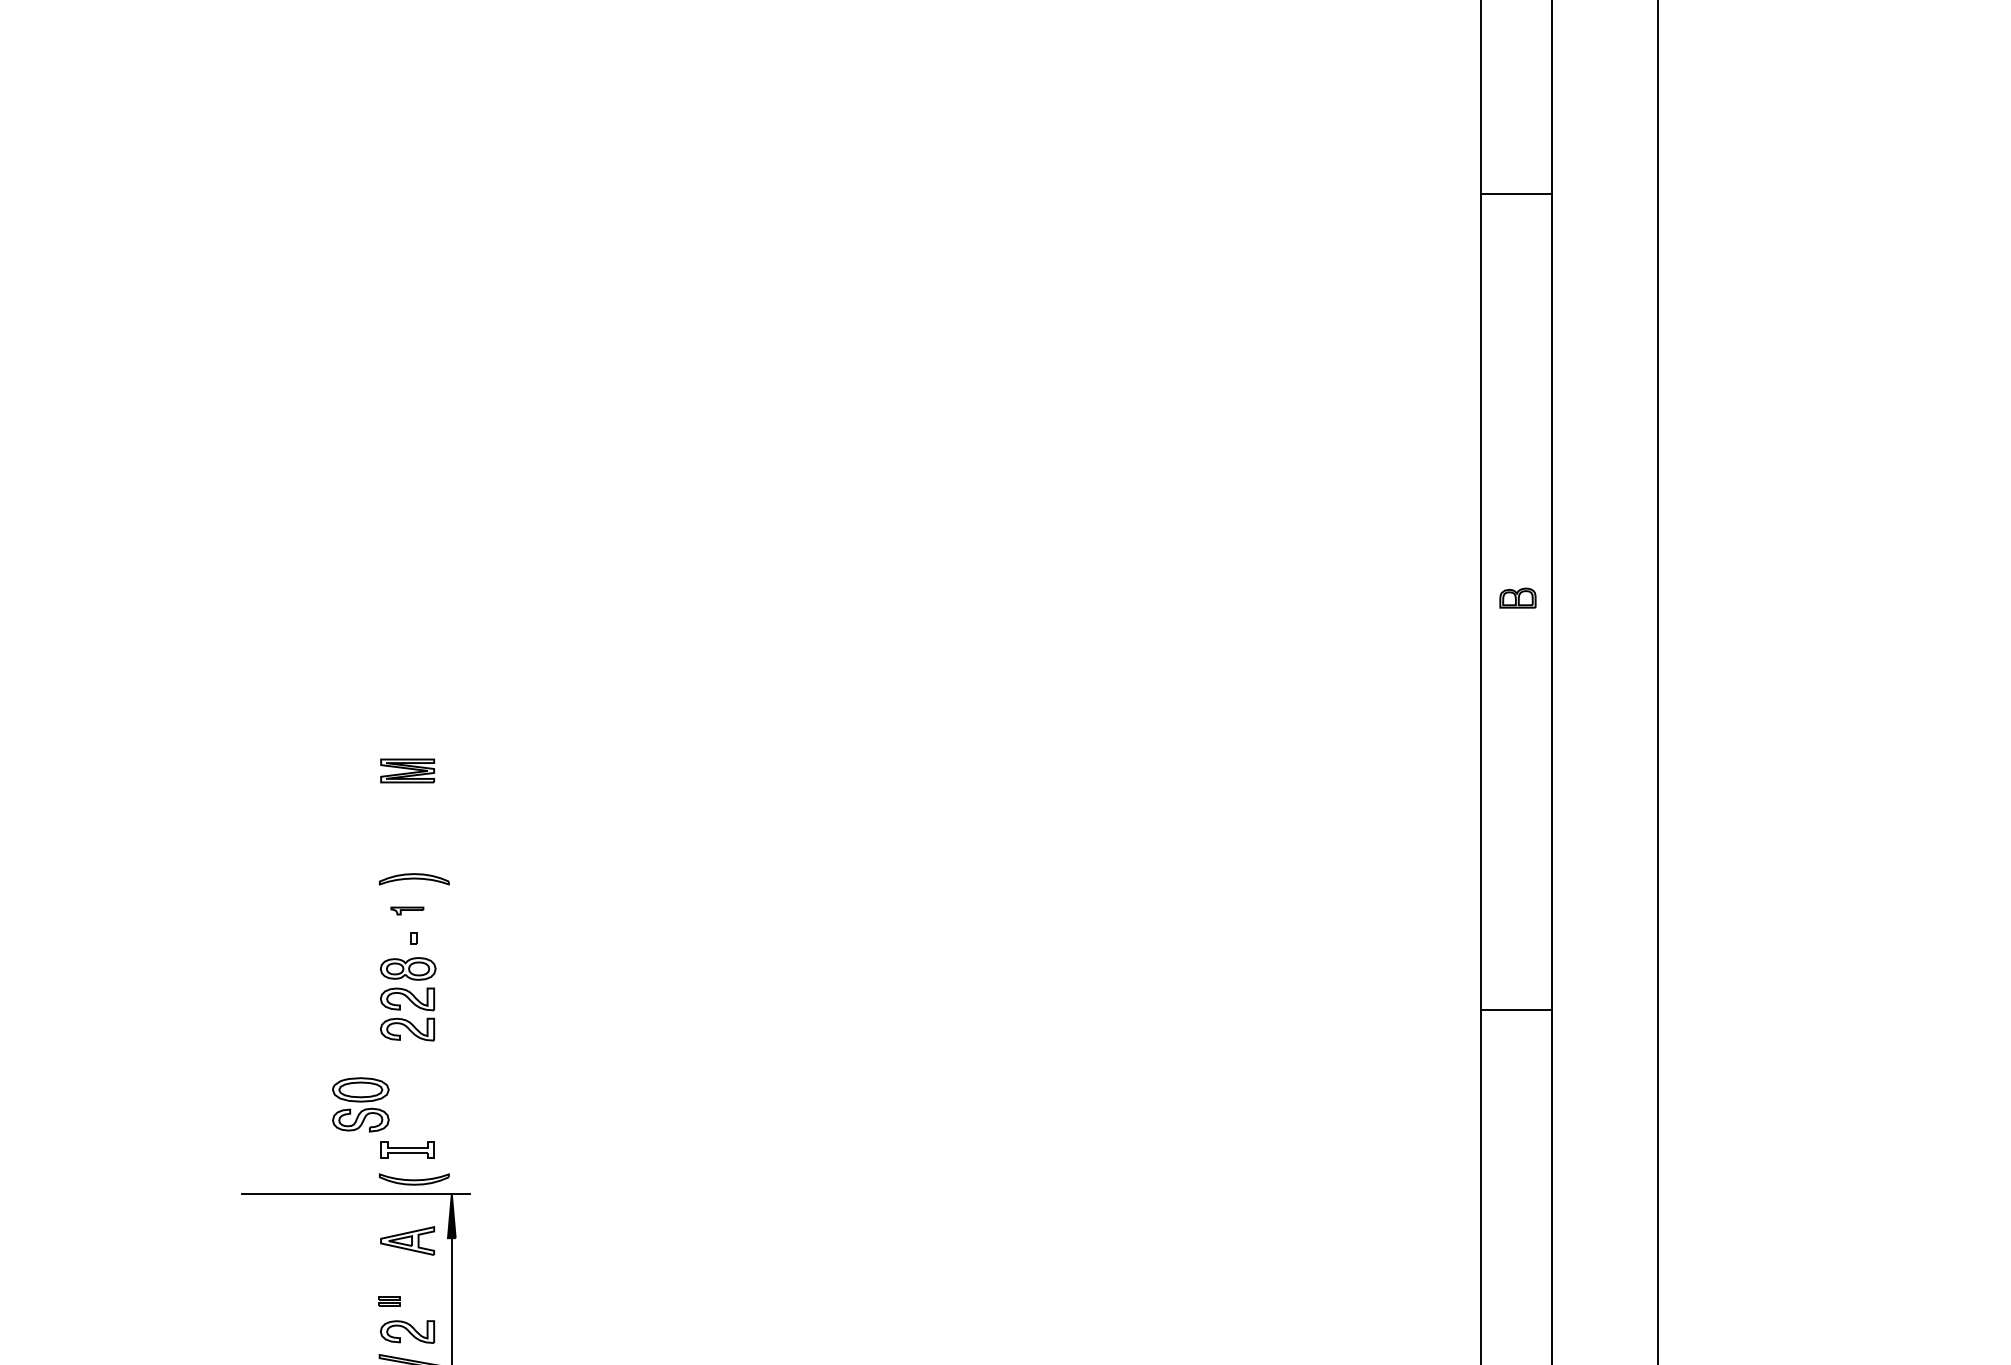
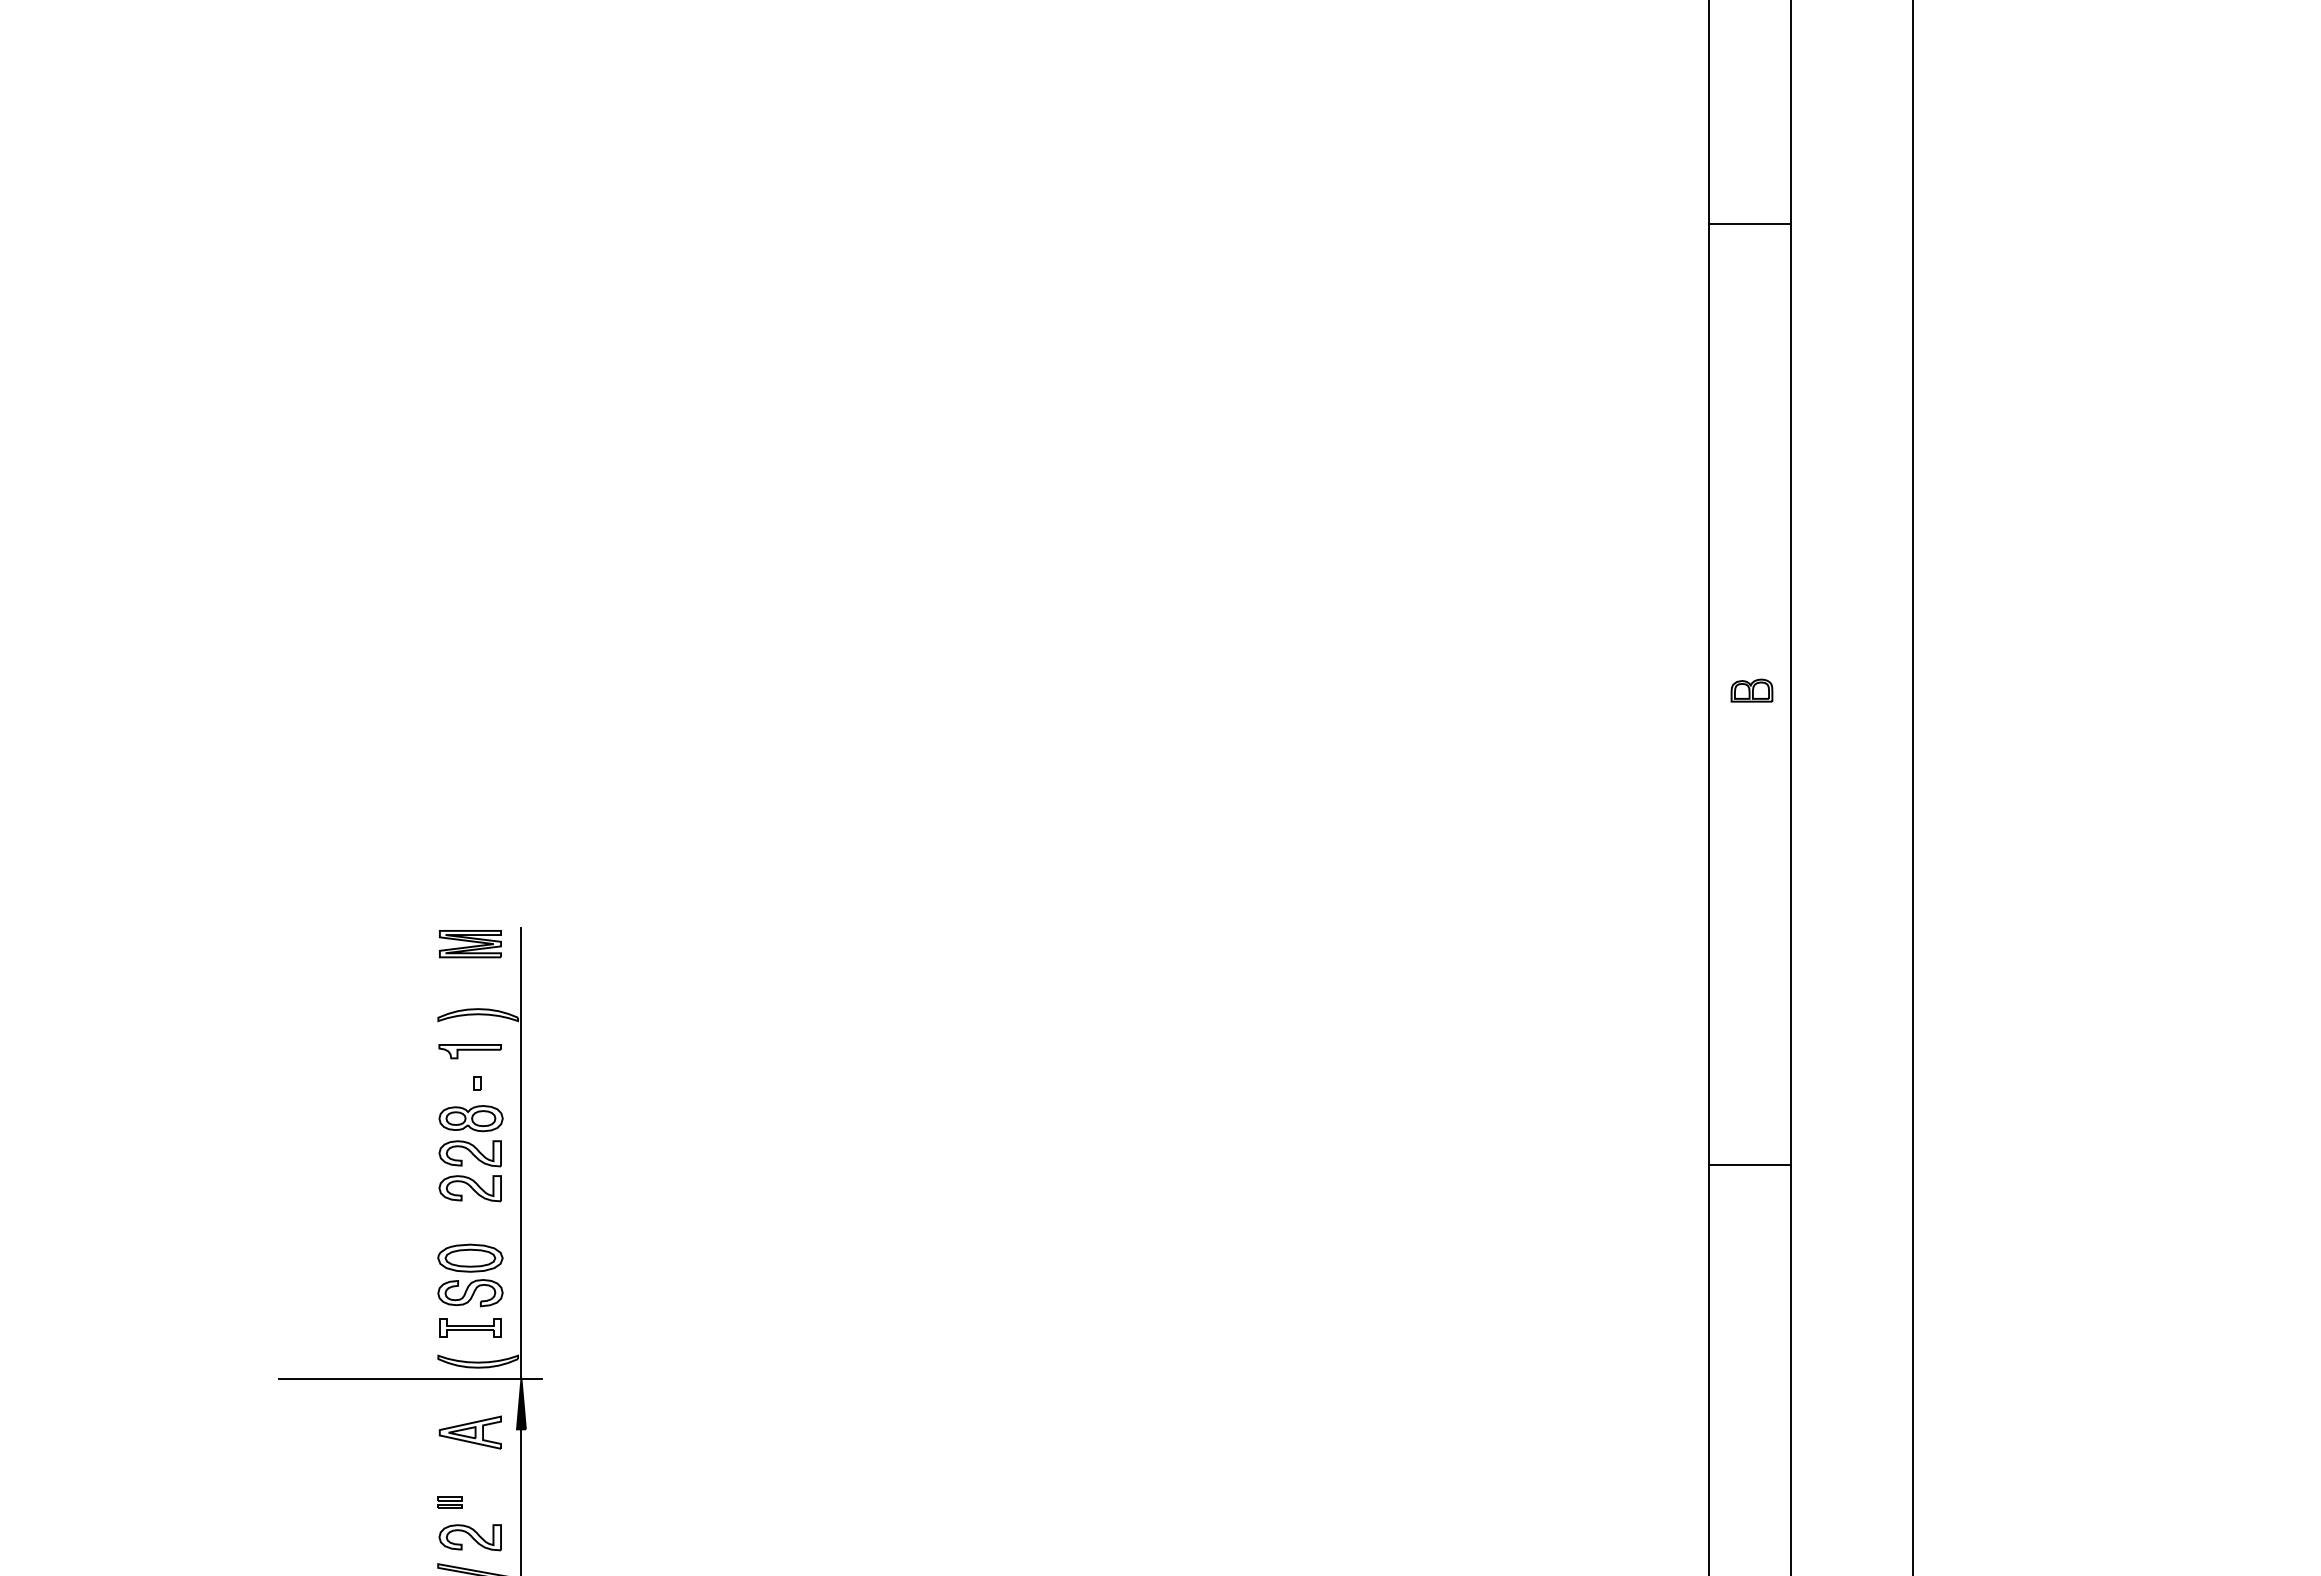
part: (407, 771) -> (470, 944), moved
part: (406, 910) -> (469, 1051), size x1.67
line: (451, 999) -> (521, 1153), added
part: (360, 1104) -> (470, 1275), moved

